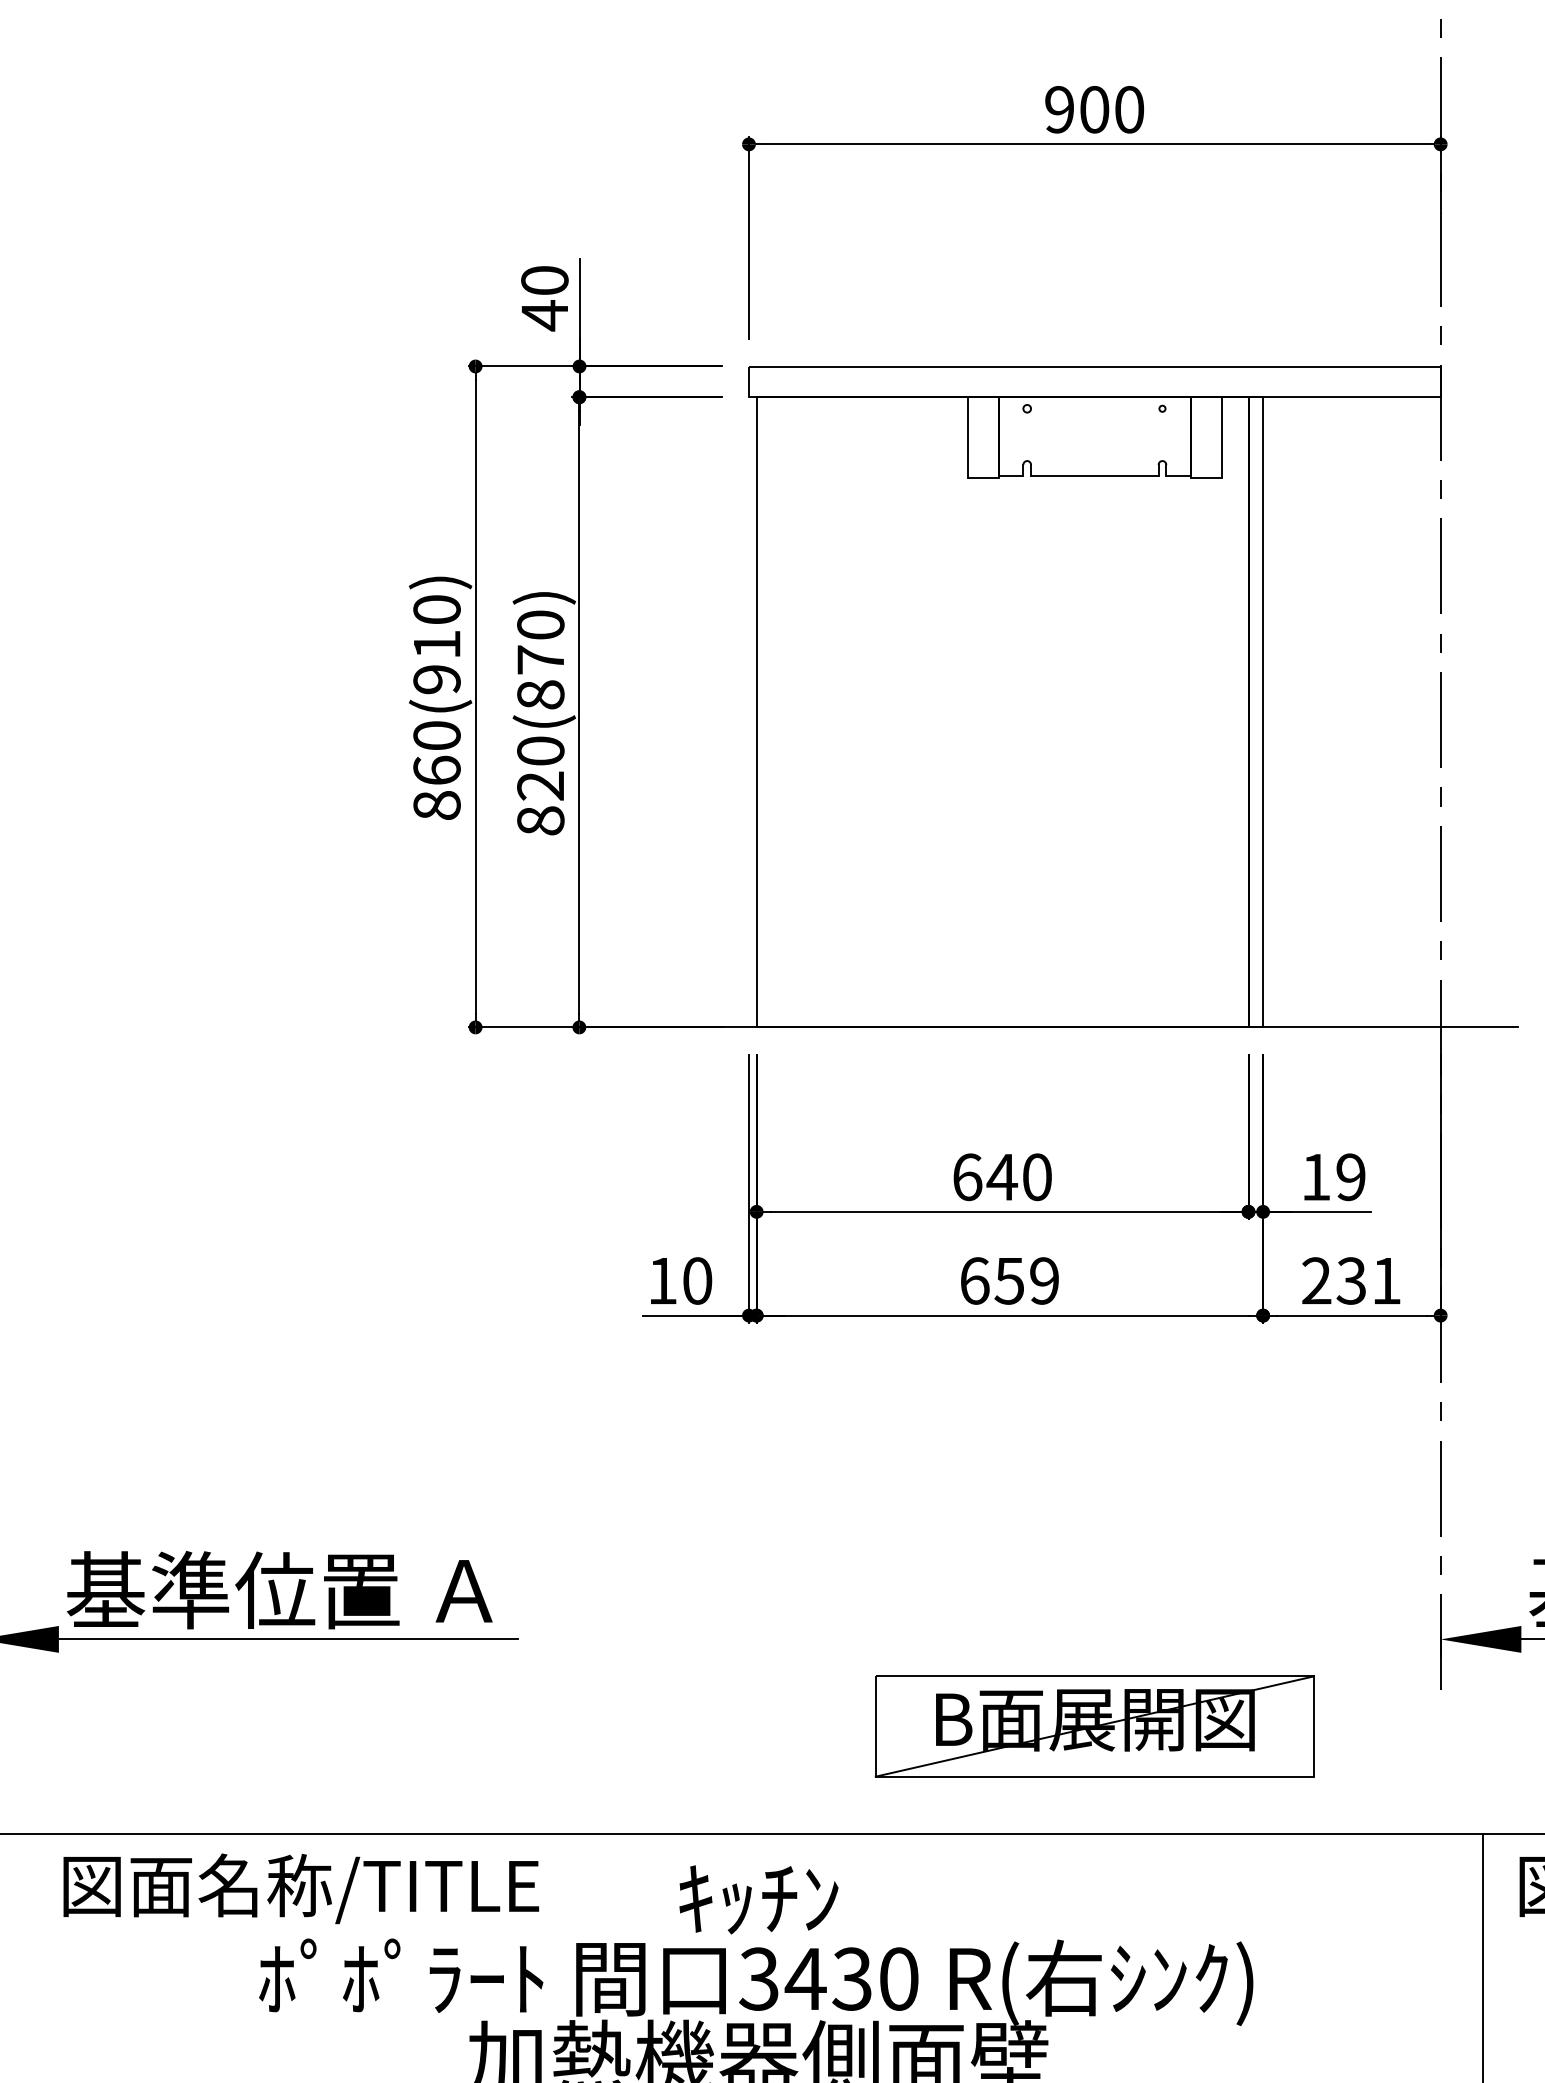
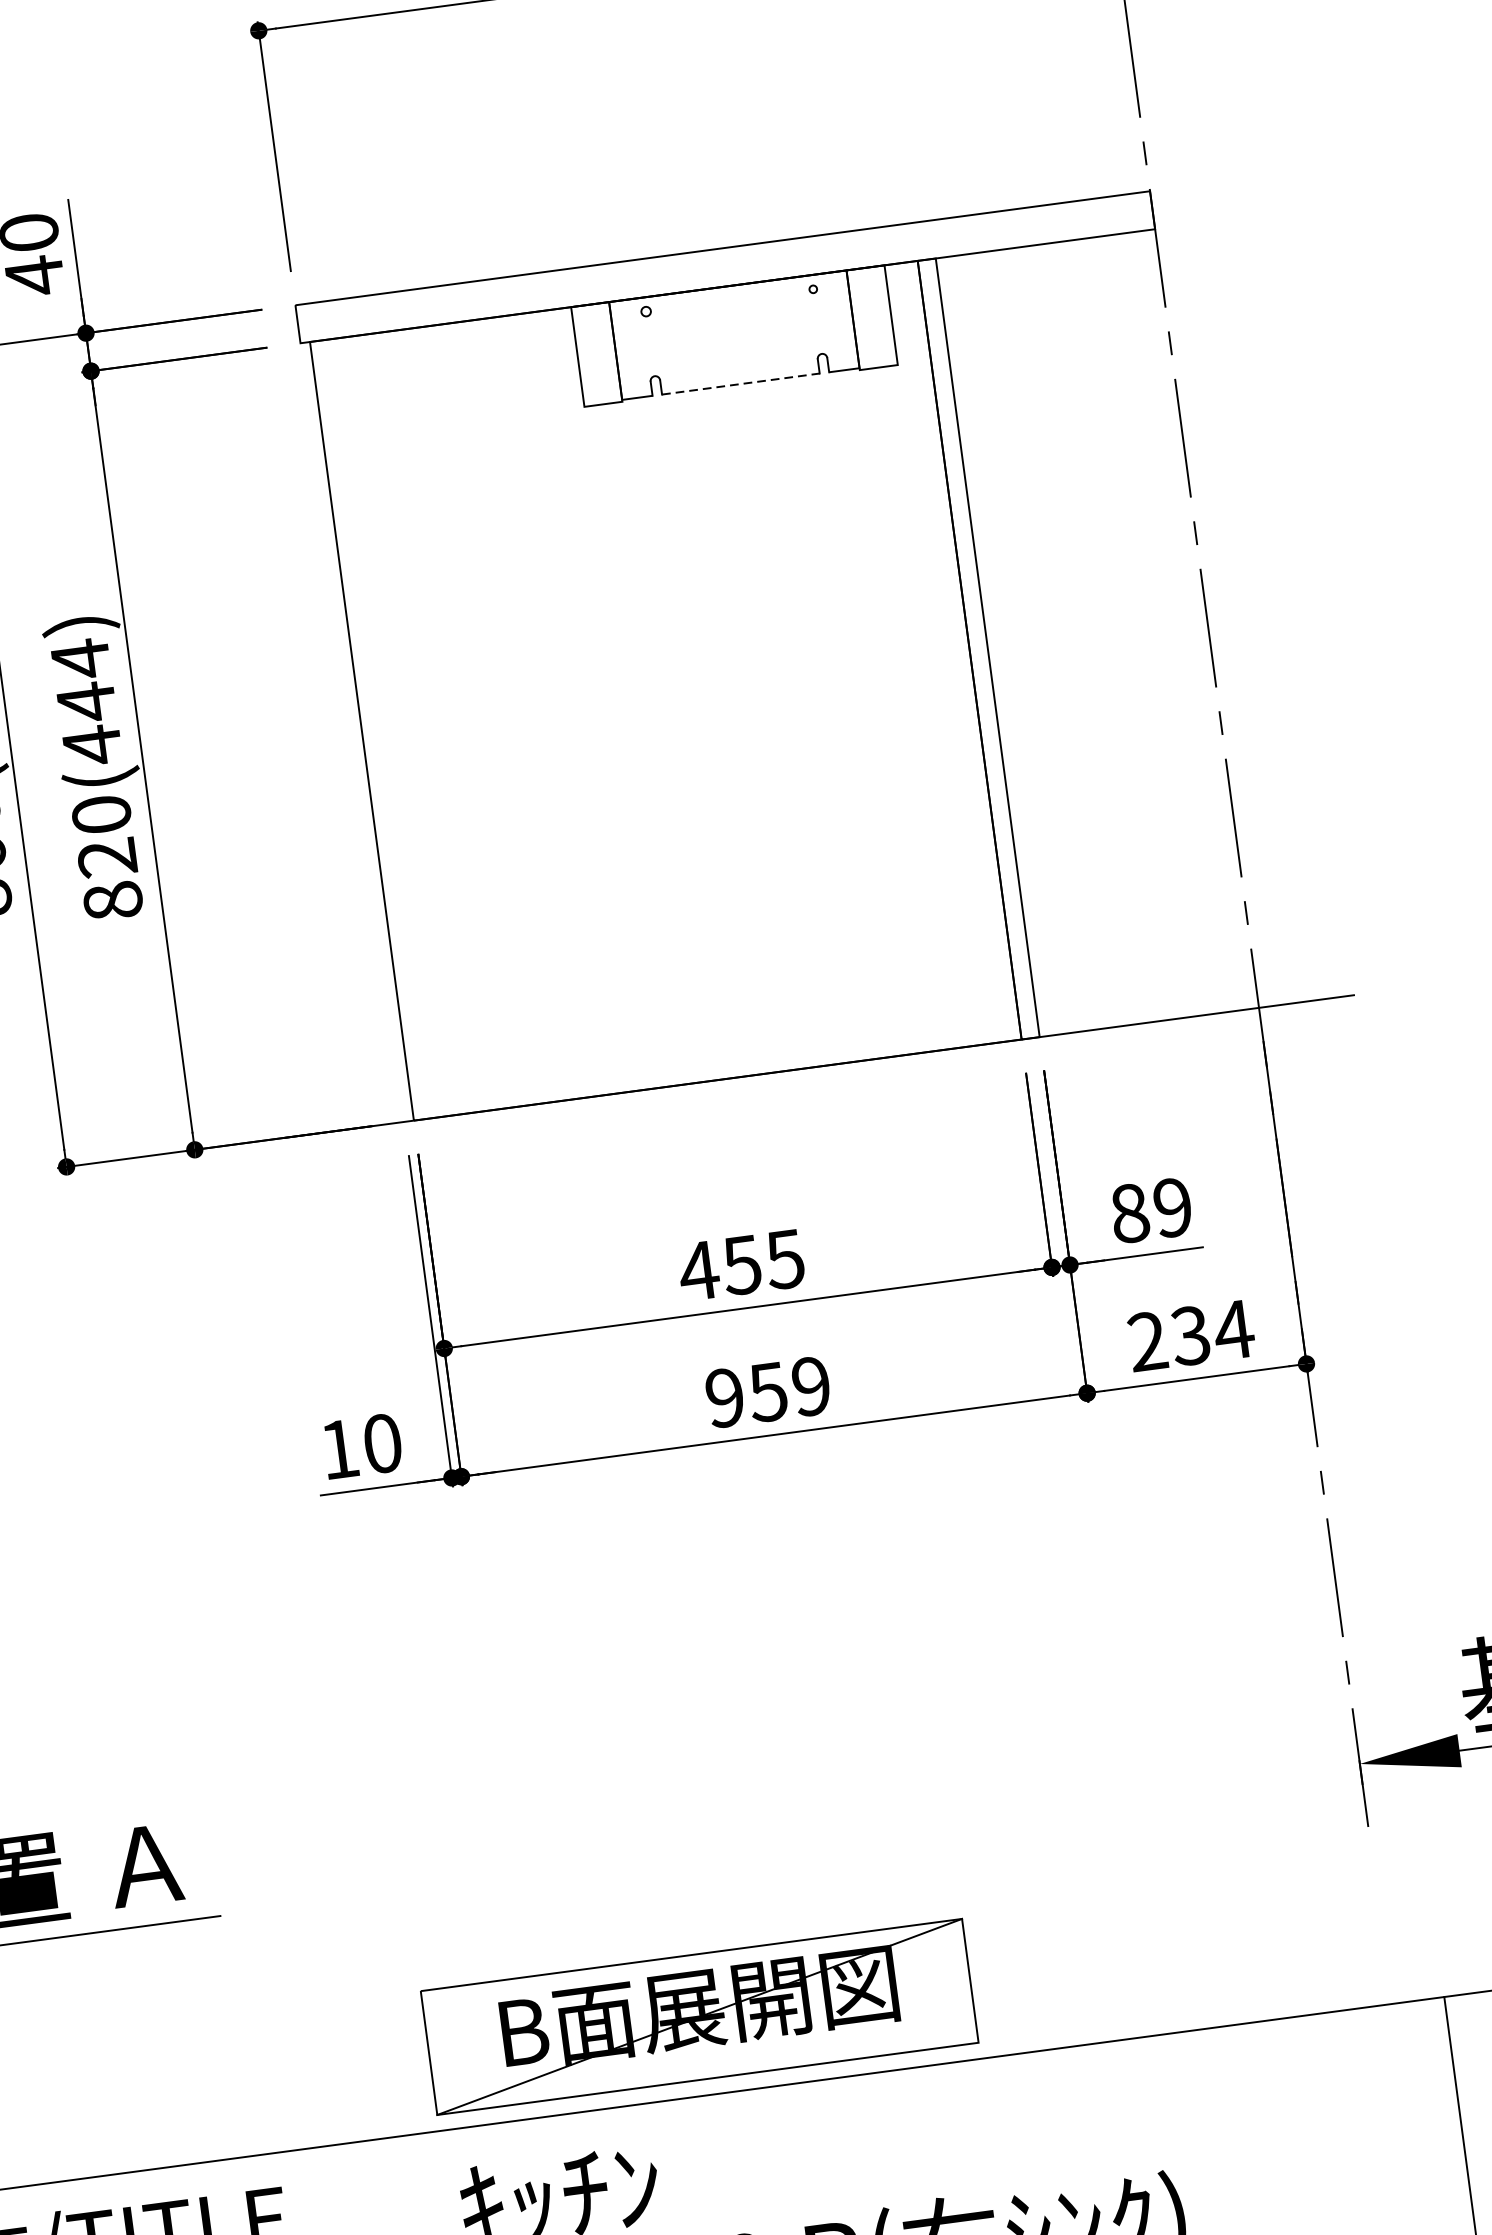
line: (1094, 476) -> (740, 384), solid -> dashed
text: (540, 659) -> (86, 701), 820(870) -> 820(444)
text: (1001, 1177) -> (741, 1265), 640 -> 455
text: (1315, 1177) -> (1129, 1213), 19 -> 89
text: (974, 1280) -> (724, 1397), 659 -> 959
text: (1386, 1281) -> (1233, 1330), 231 -> 234
part: (1094, 1726) -> (699, 2016), moved

